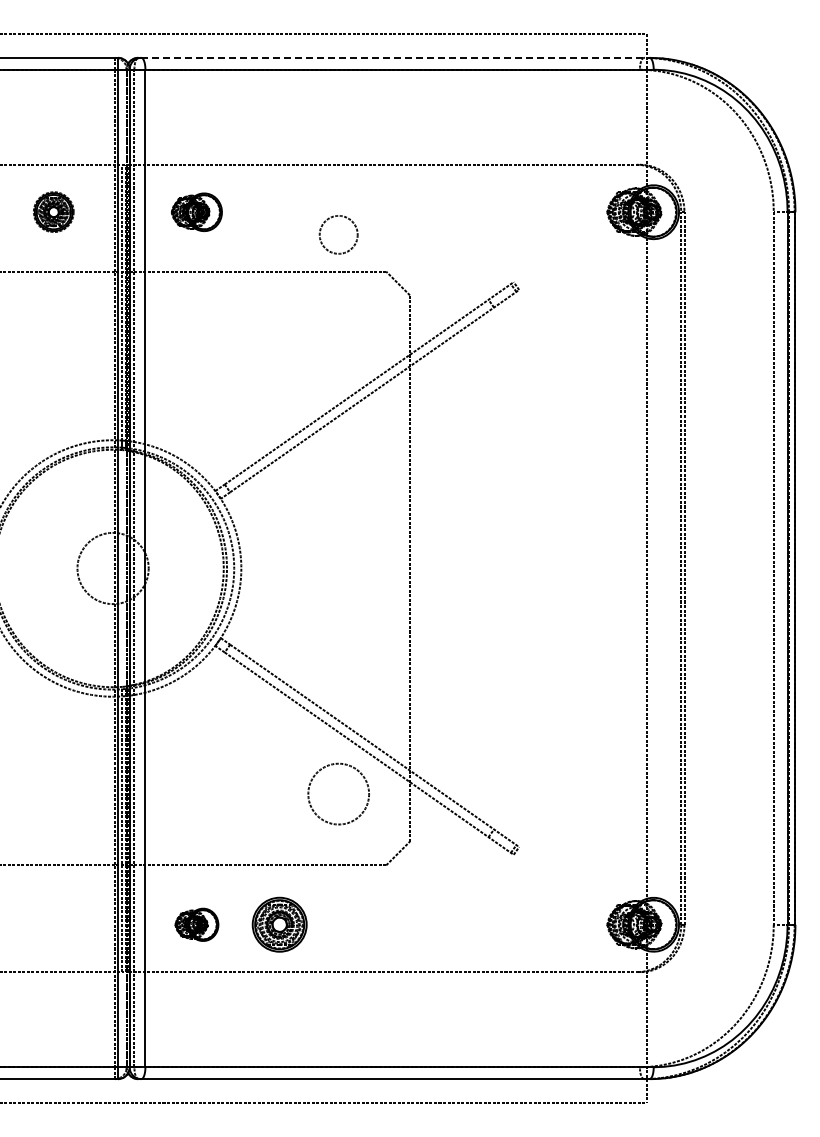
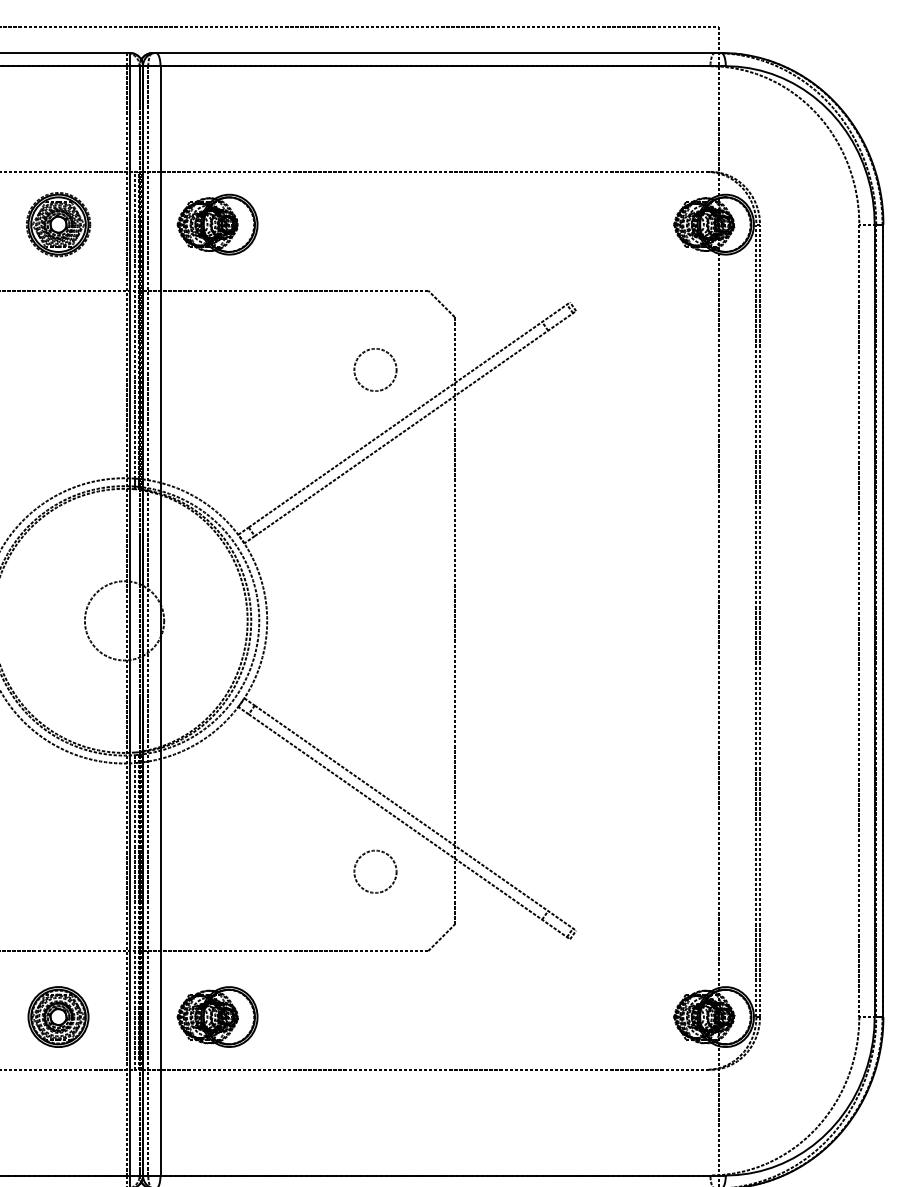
line: (396, 57) -> (439, 52), dashed -> solid
part: (53, 211) -> (58, 223), size x1.43
part: (196, 212) -> (217, 224), size x1.43
circle: (338, 234) -> (375, 369), moved
circle: (338, 794) -> (375, 872), size x0.62
part: (196, 924) -> (217, 1016), size x1.67
part: (279, 924) -> (58, 1016), moved

